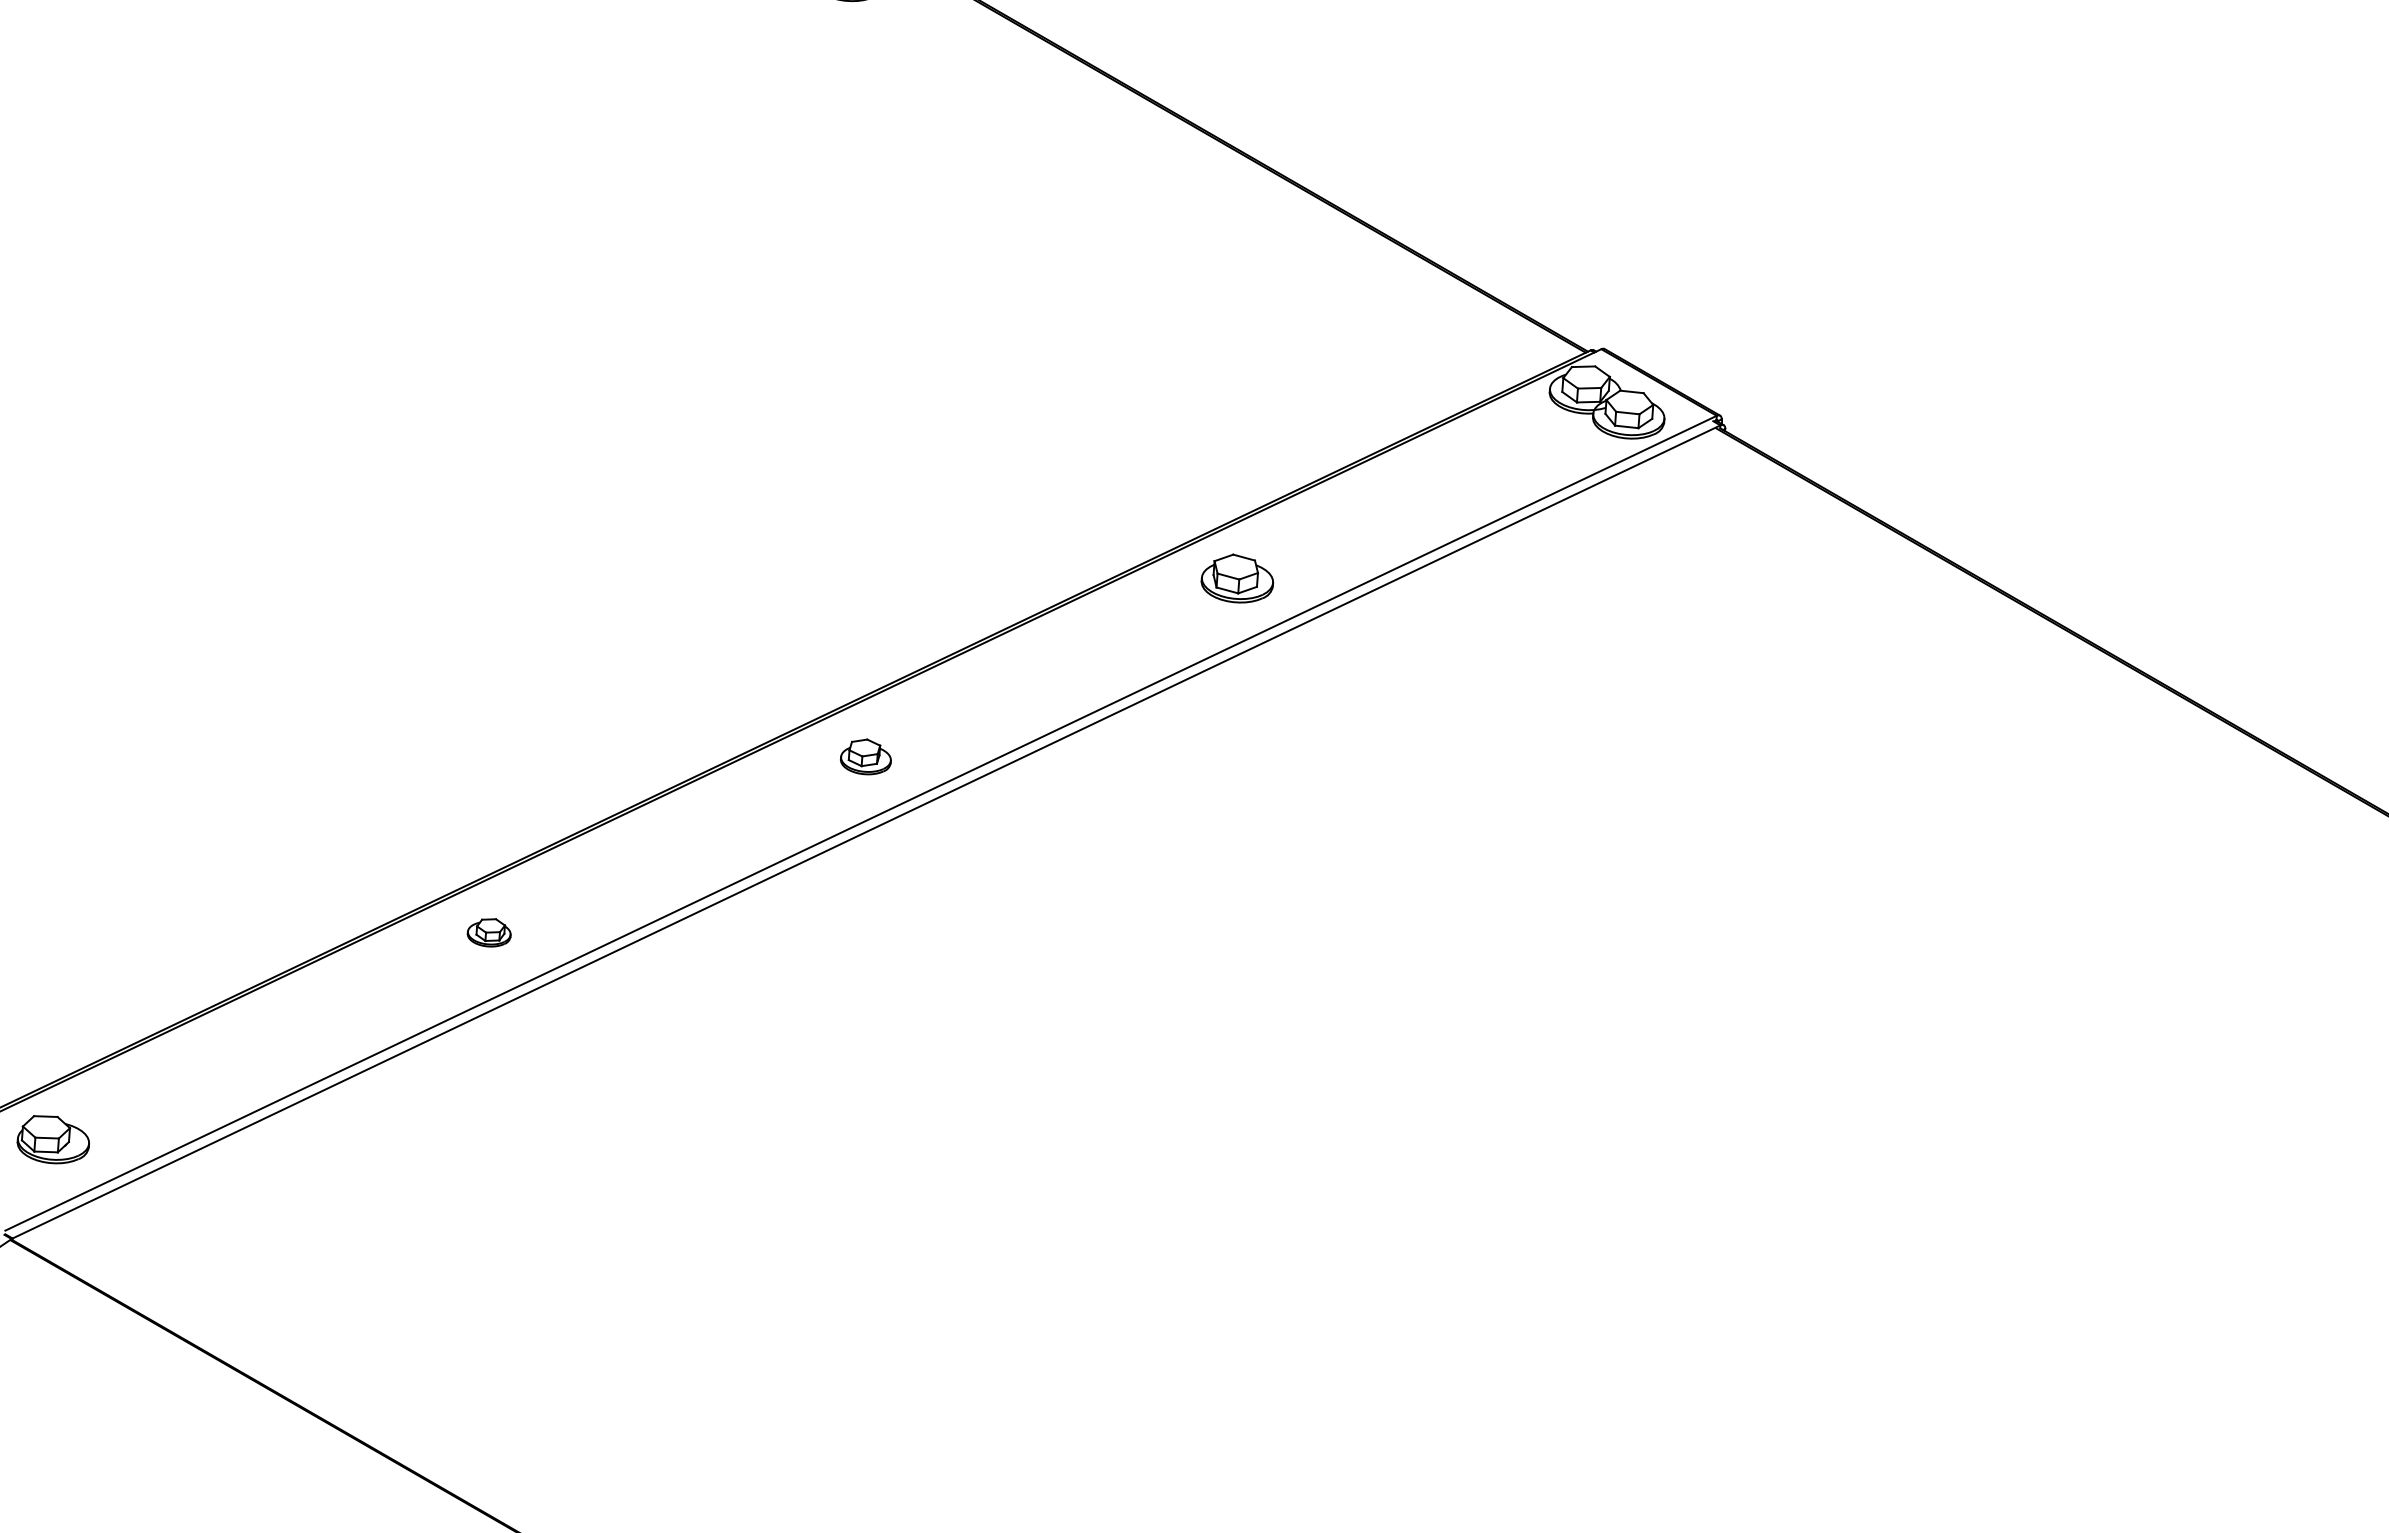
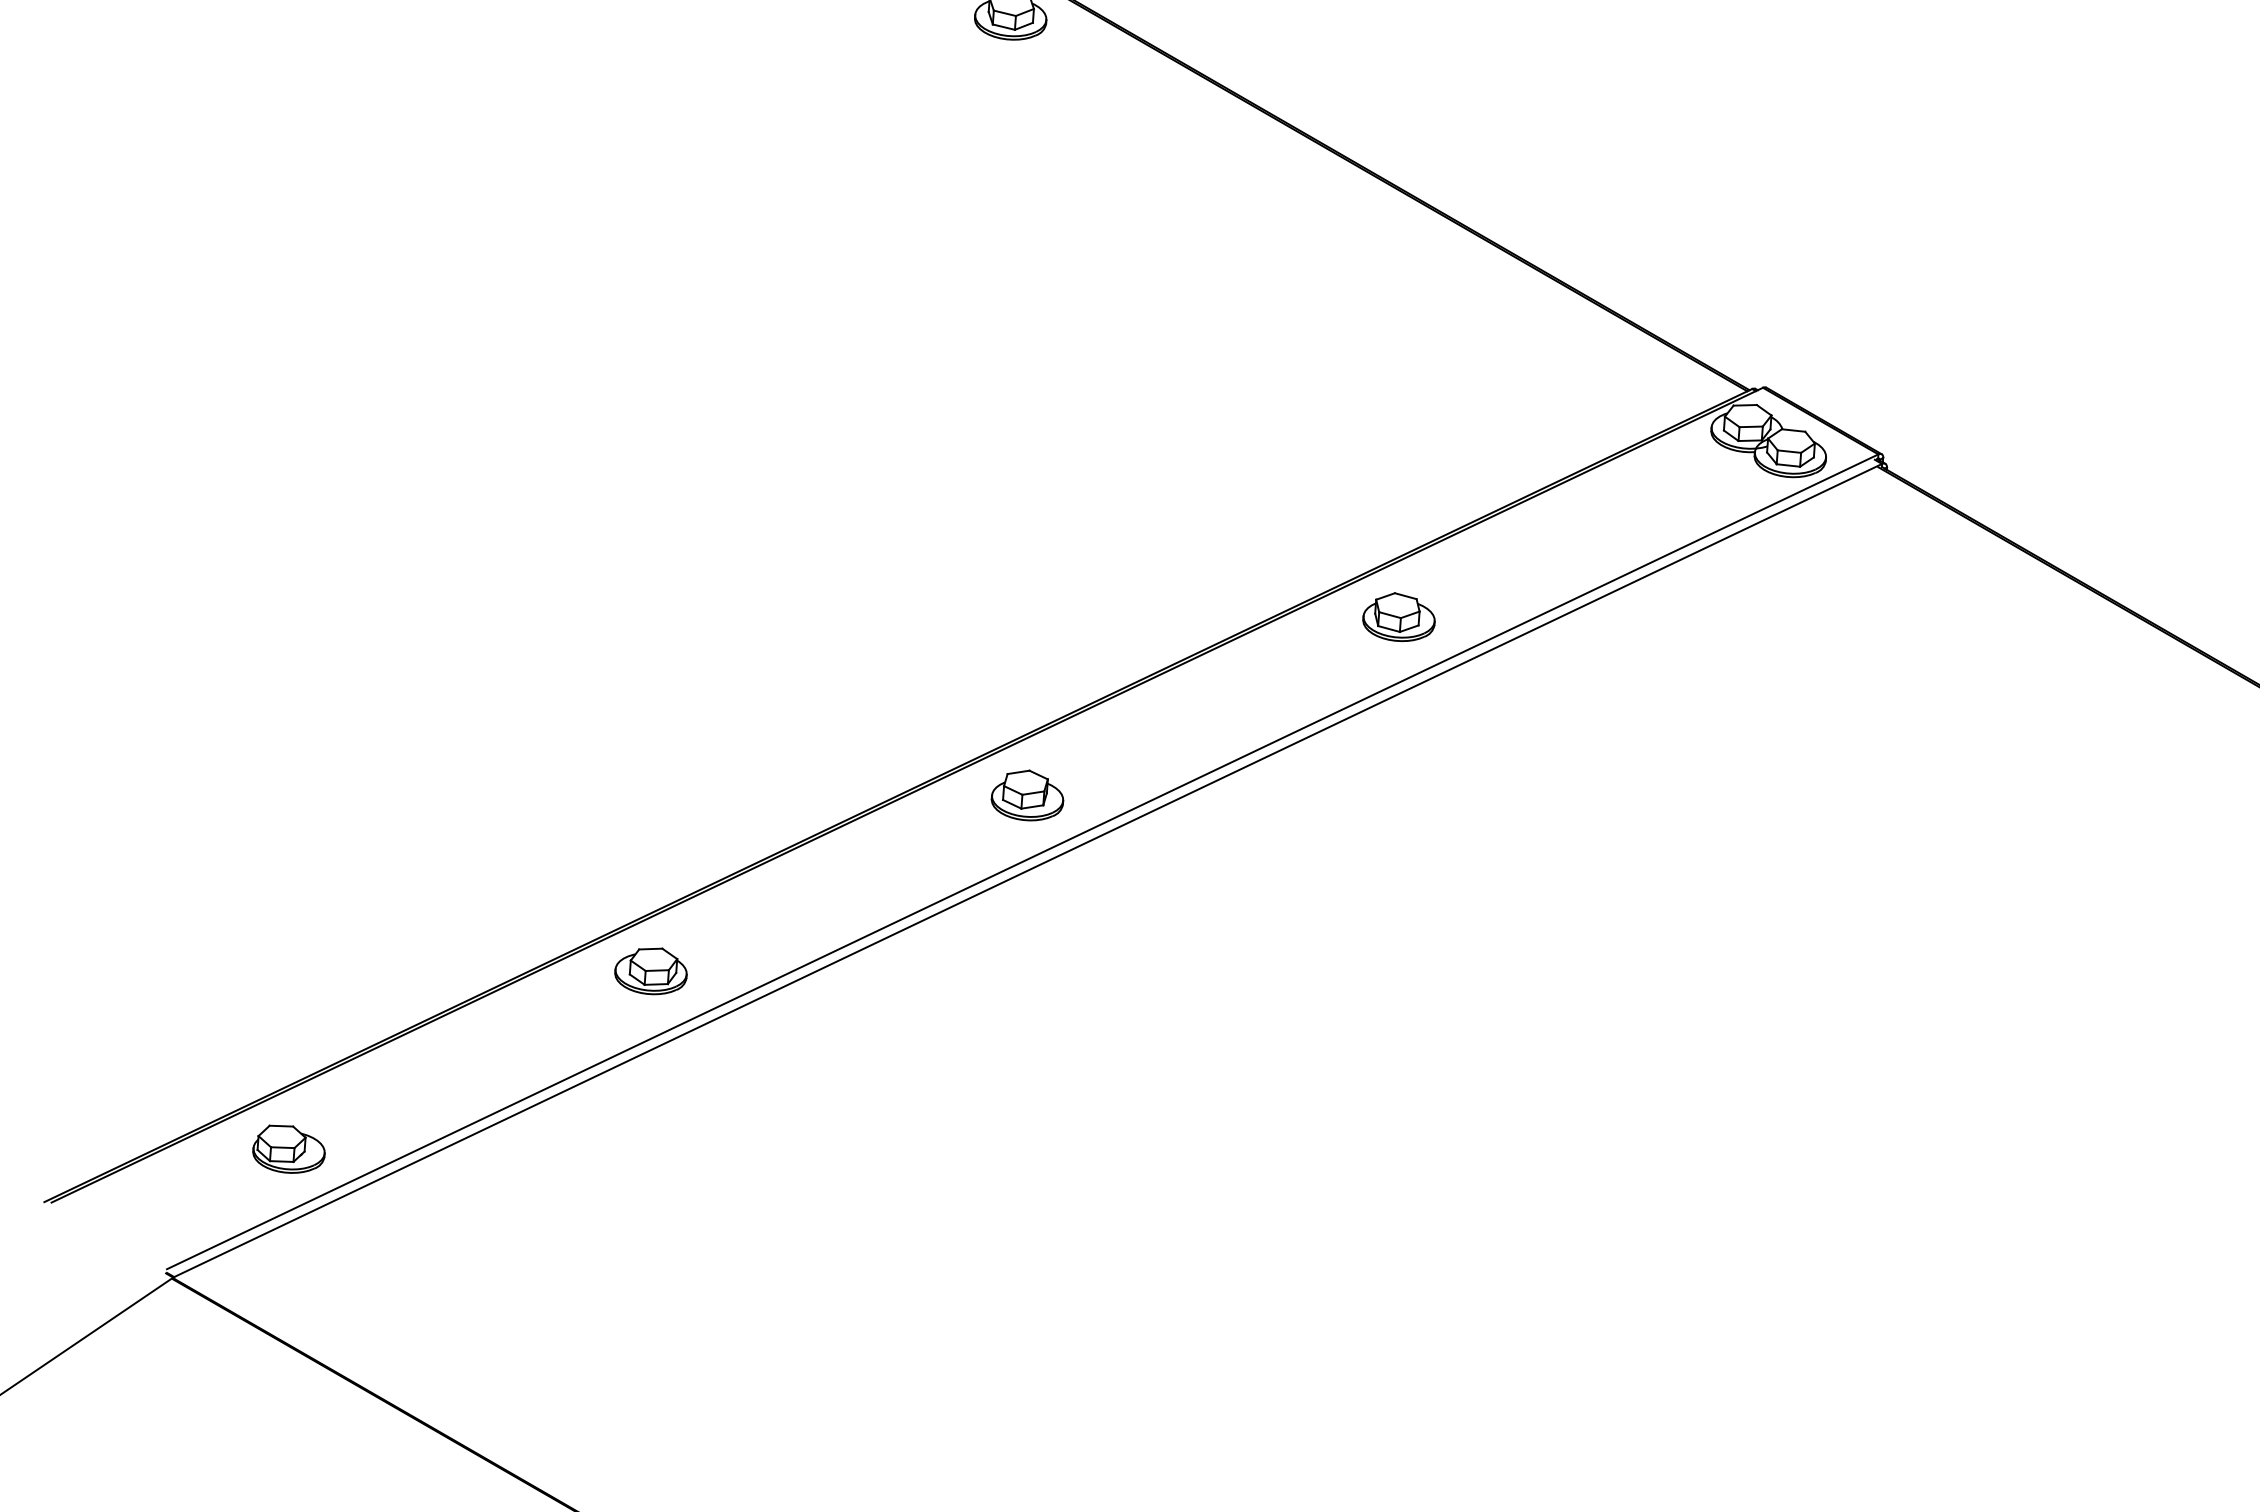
part: (865, 756) -> (1027, 795), size x1.43
part: (488, 932) -> (650, 971), size x1.67
part: (53, 1139) -> (289, 1149), moved

